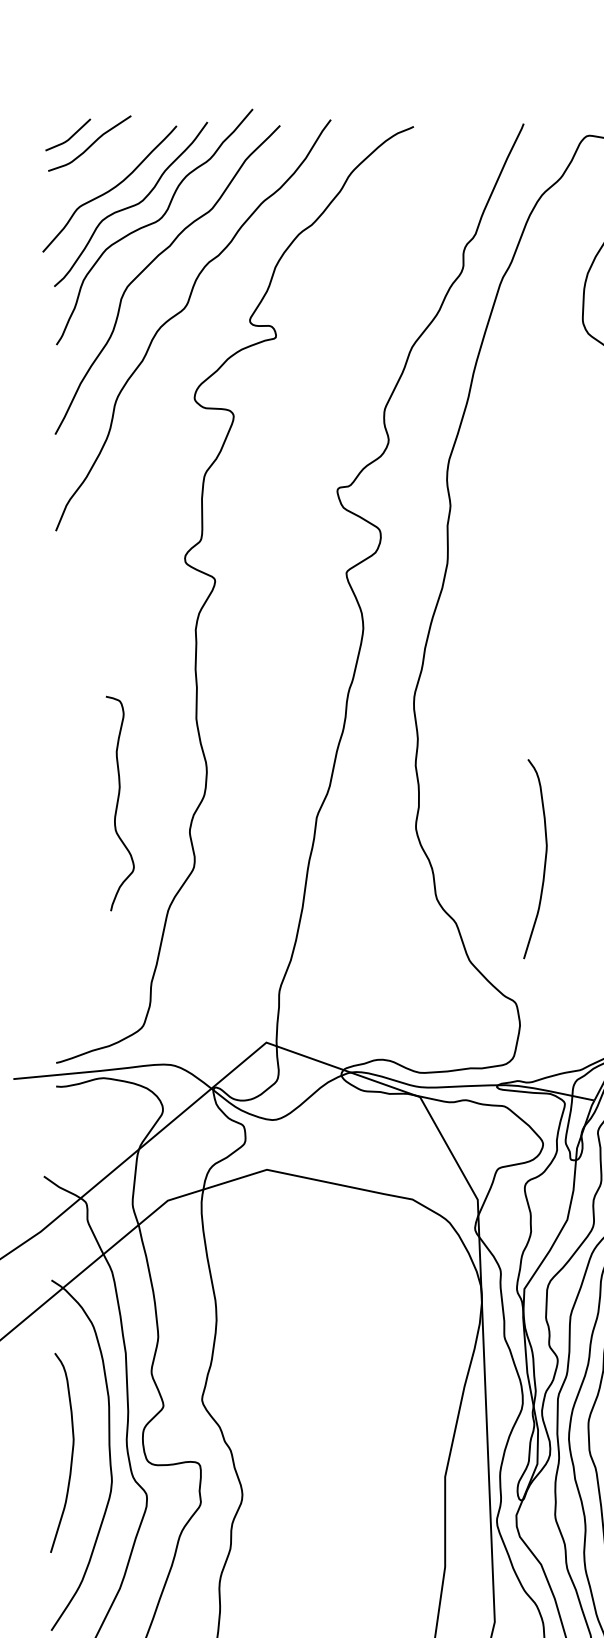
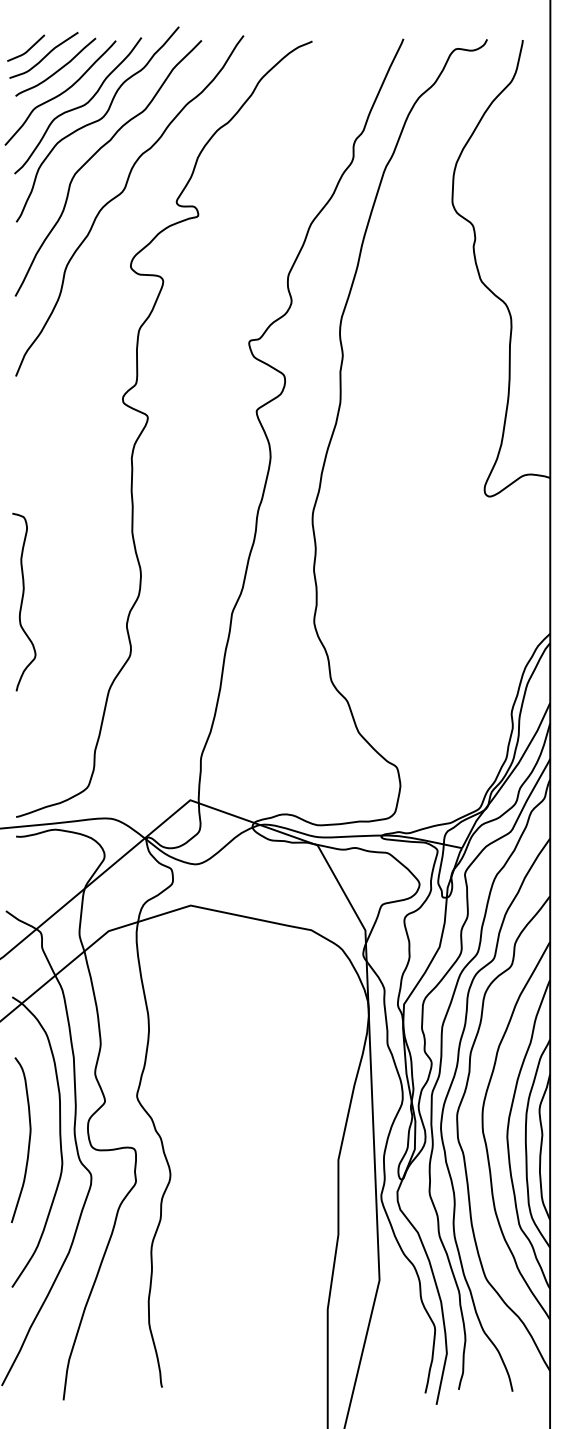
curve: (104, 161) -> (56, 70), added
curve: (119, 801) -> (23, 600), moved
curve: (544, 859) -> (420, 648), removed

